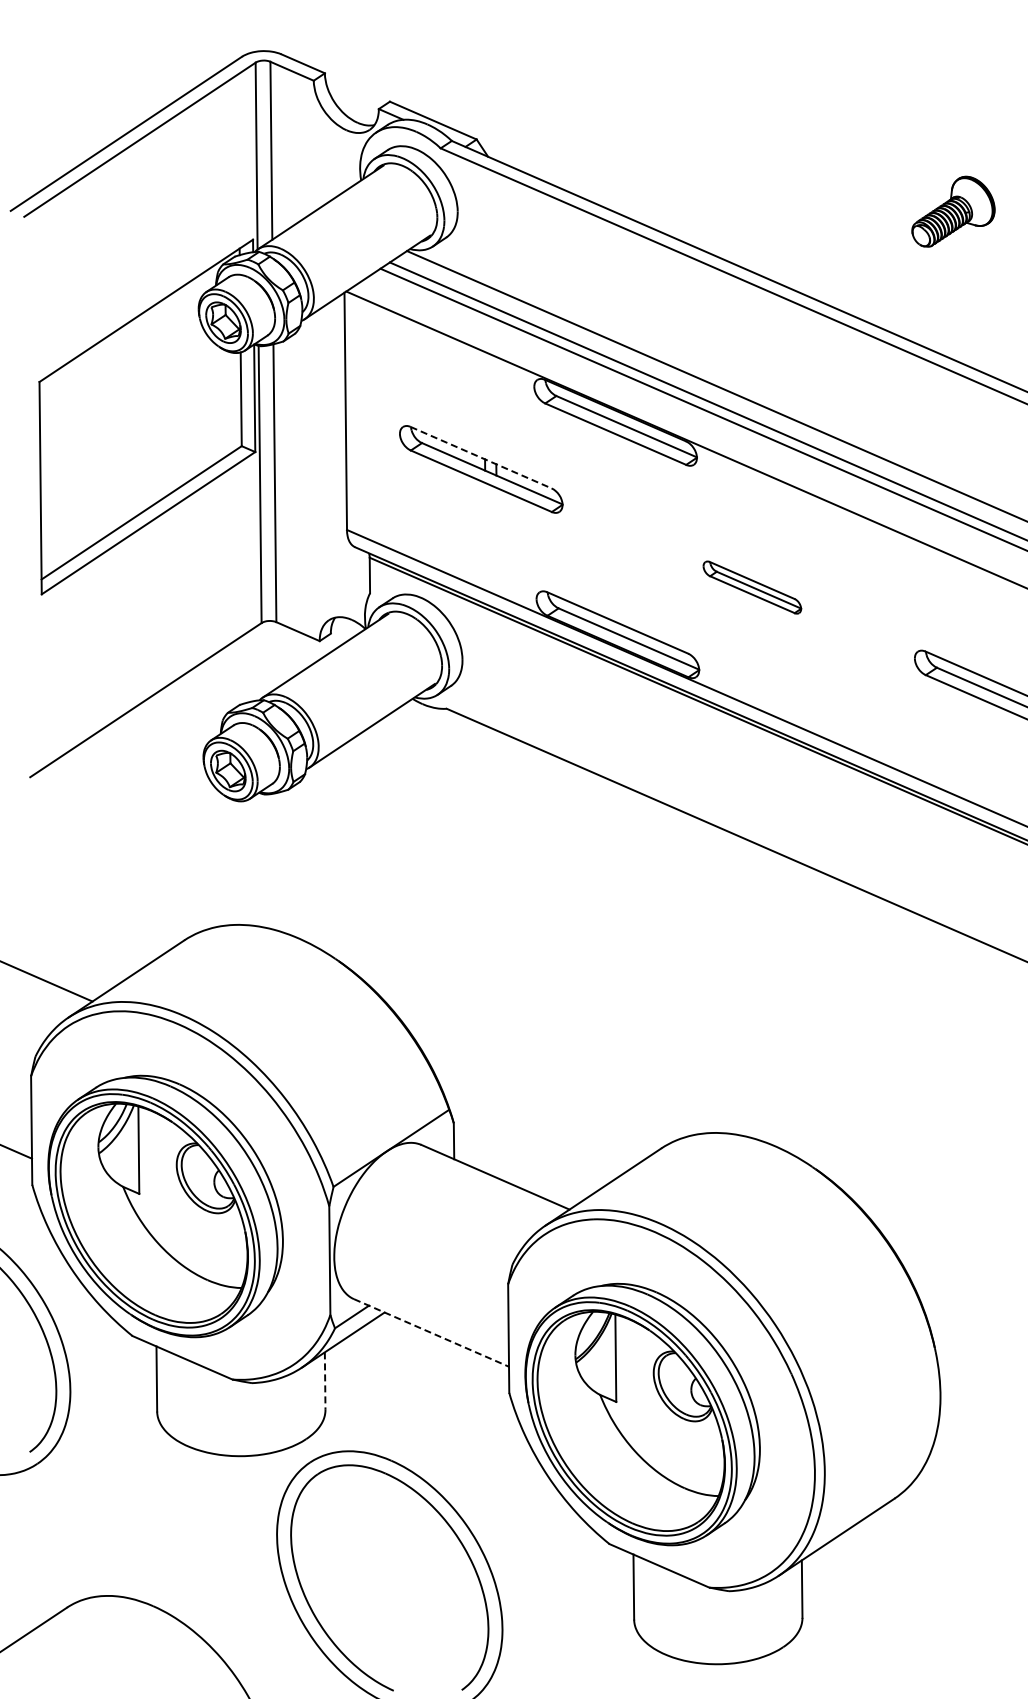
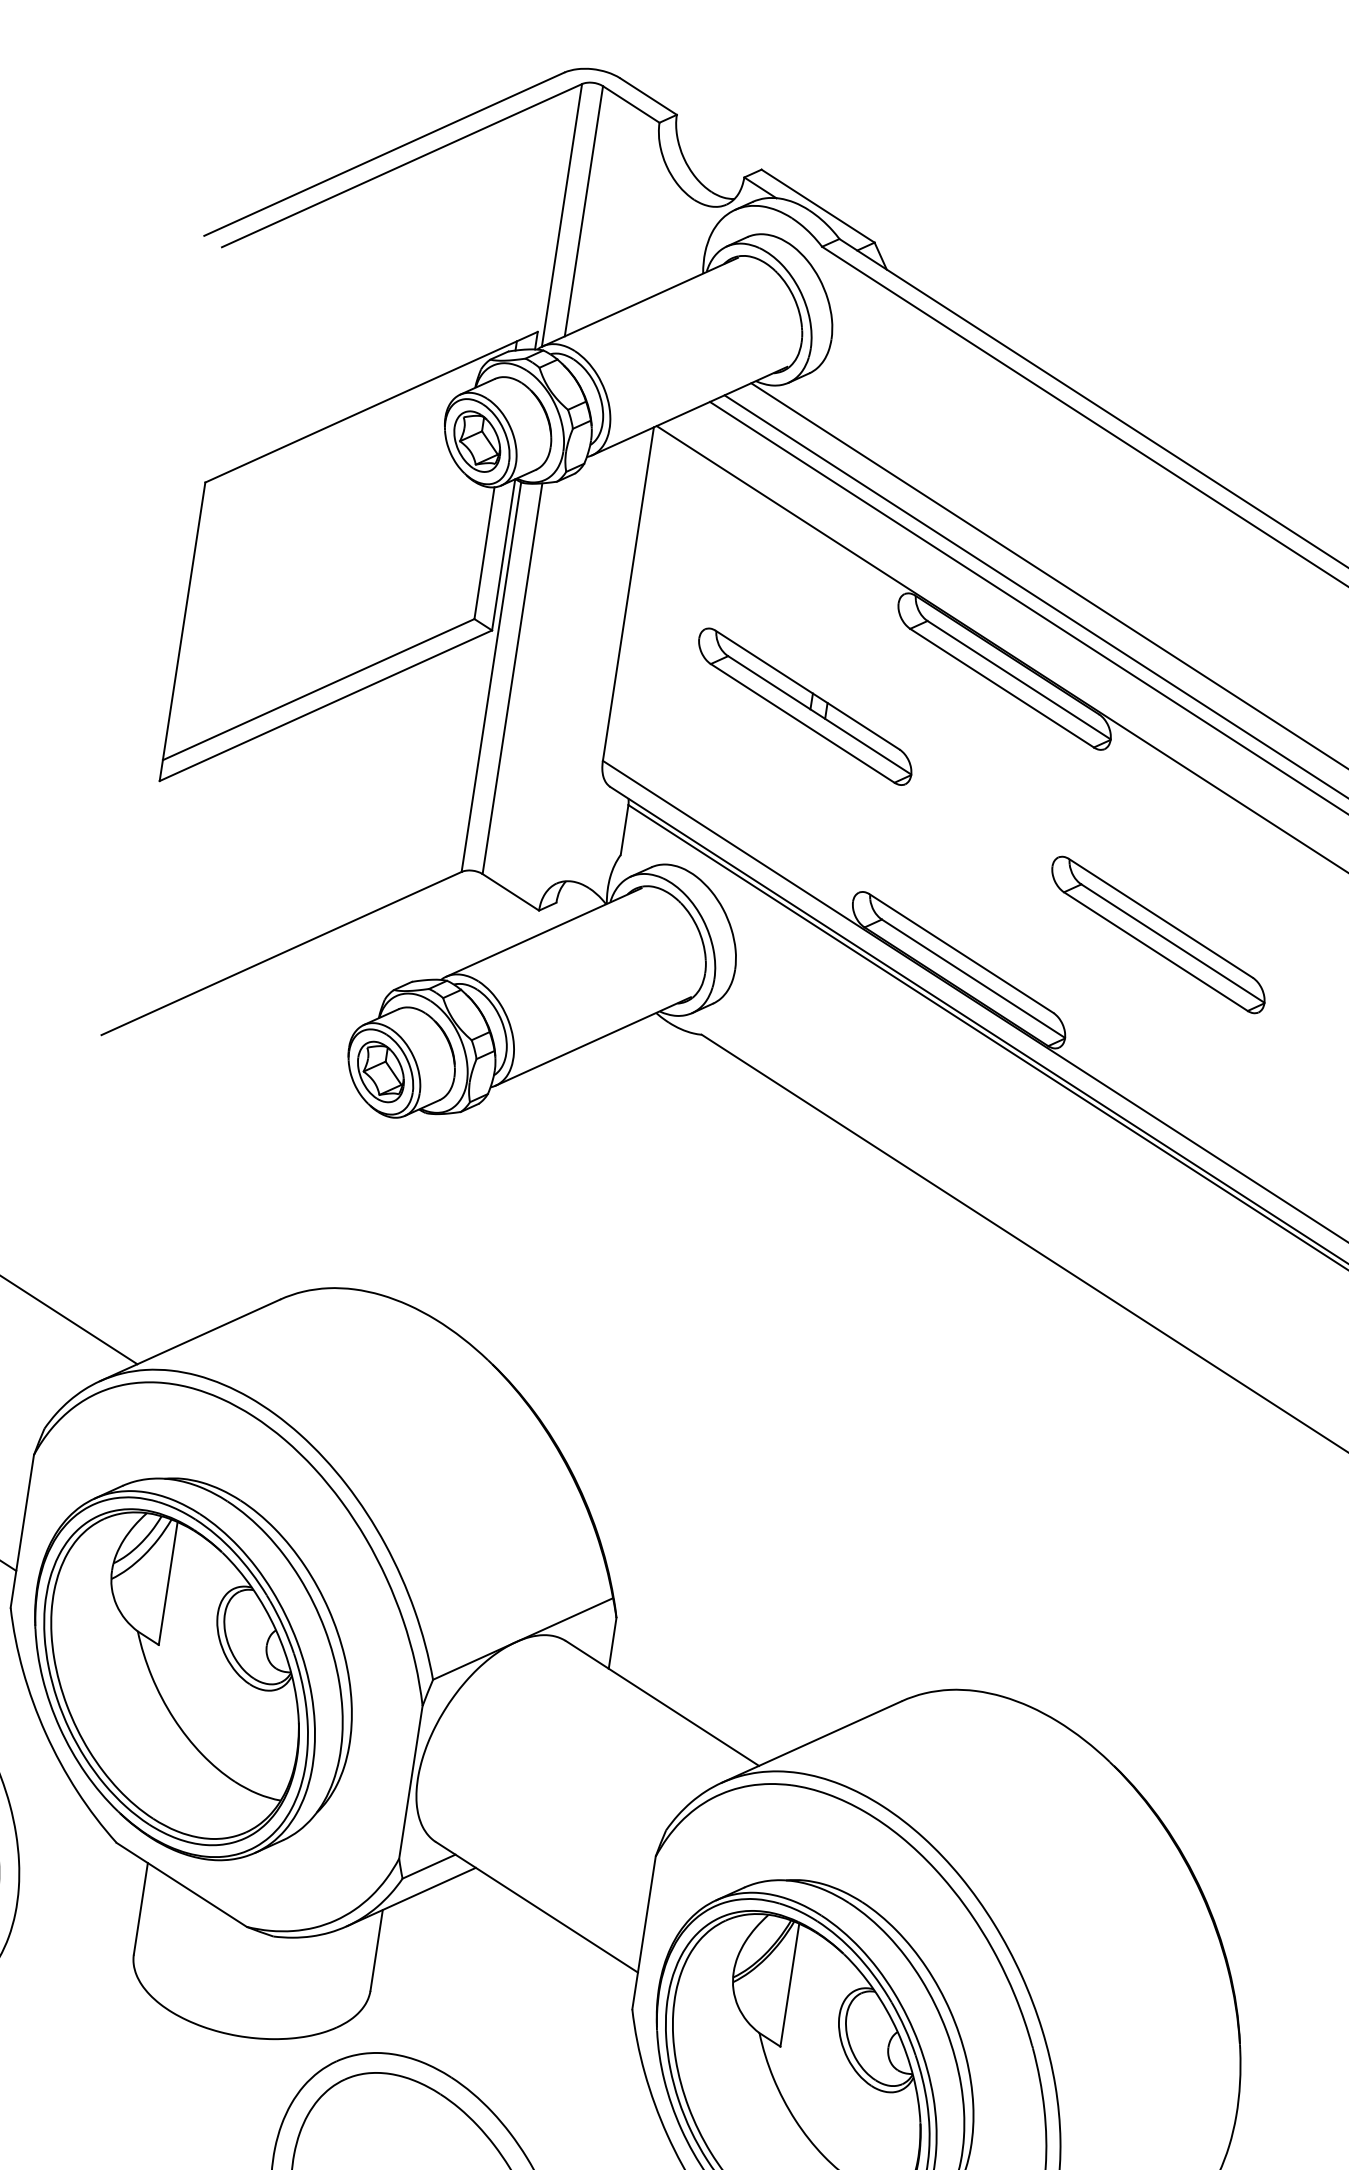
line: (481, 457) -> (808, 690), dashed -> solid
part: (752, 587) -> (1158, 934), size x1.67
line: (431, 1332) -> (537, 1906), dashed -> solid
line: (325, 1381) -> (377, 1951), dashed -> solid

